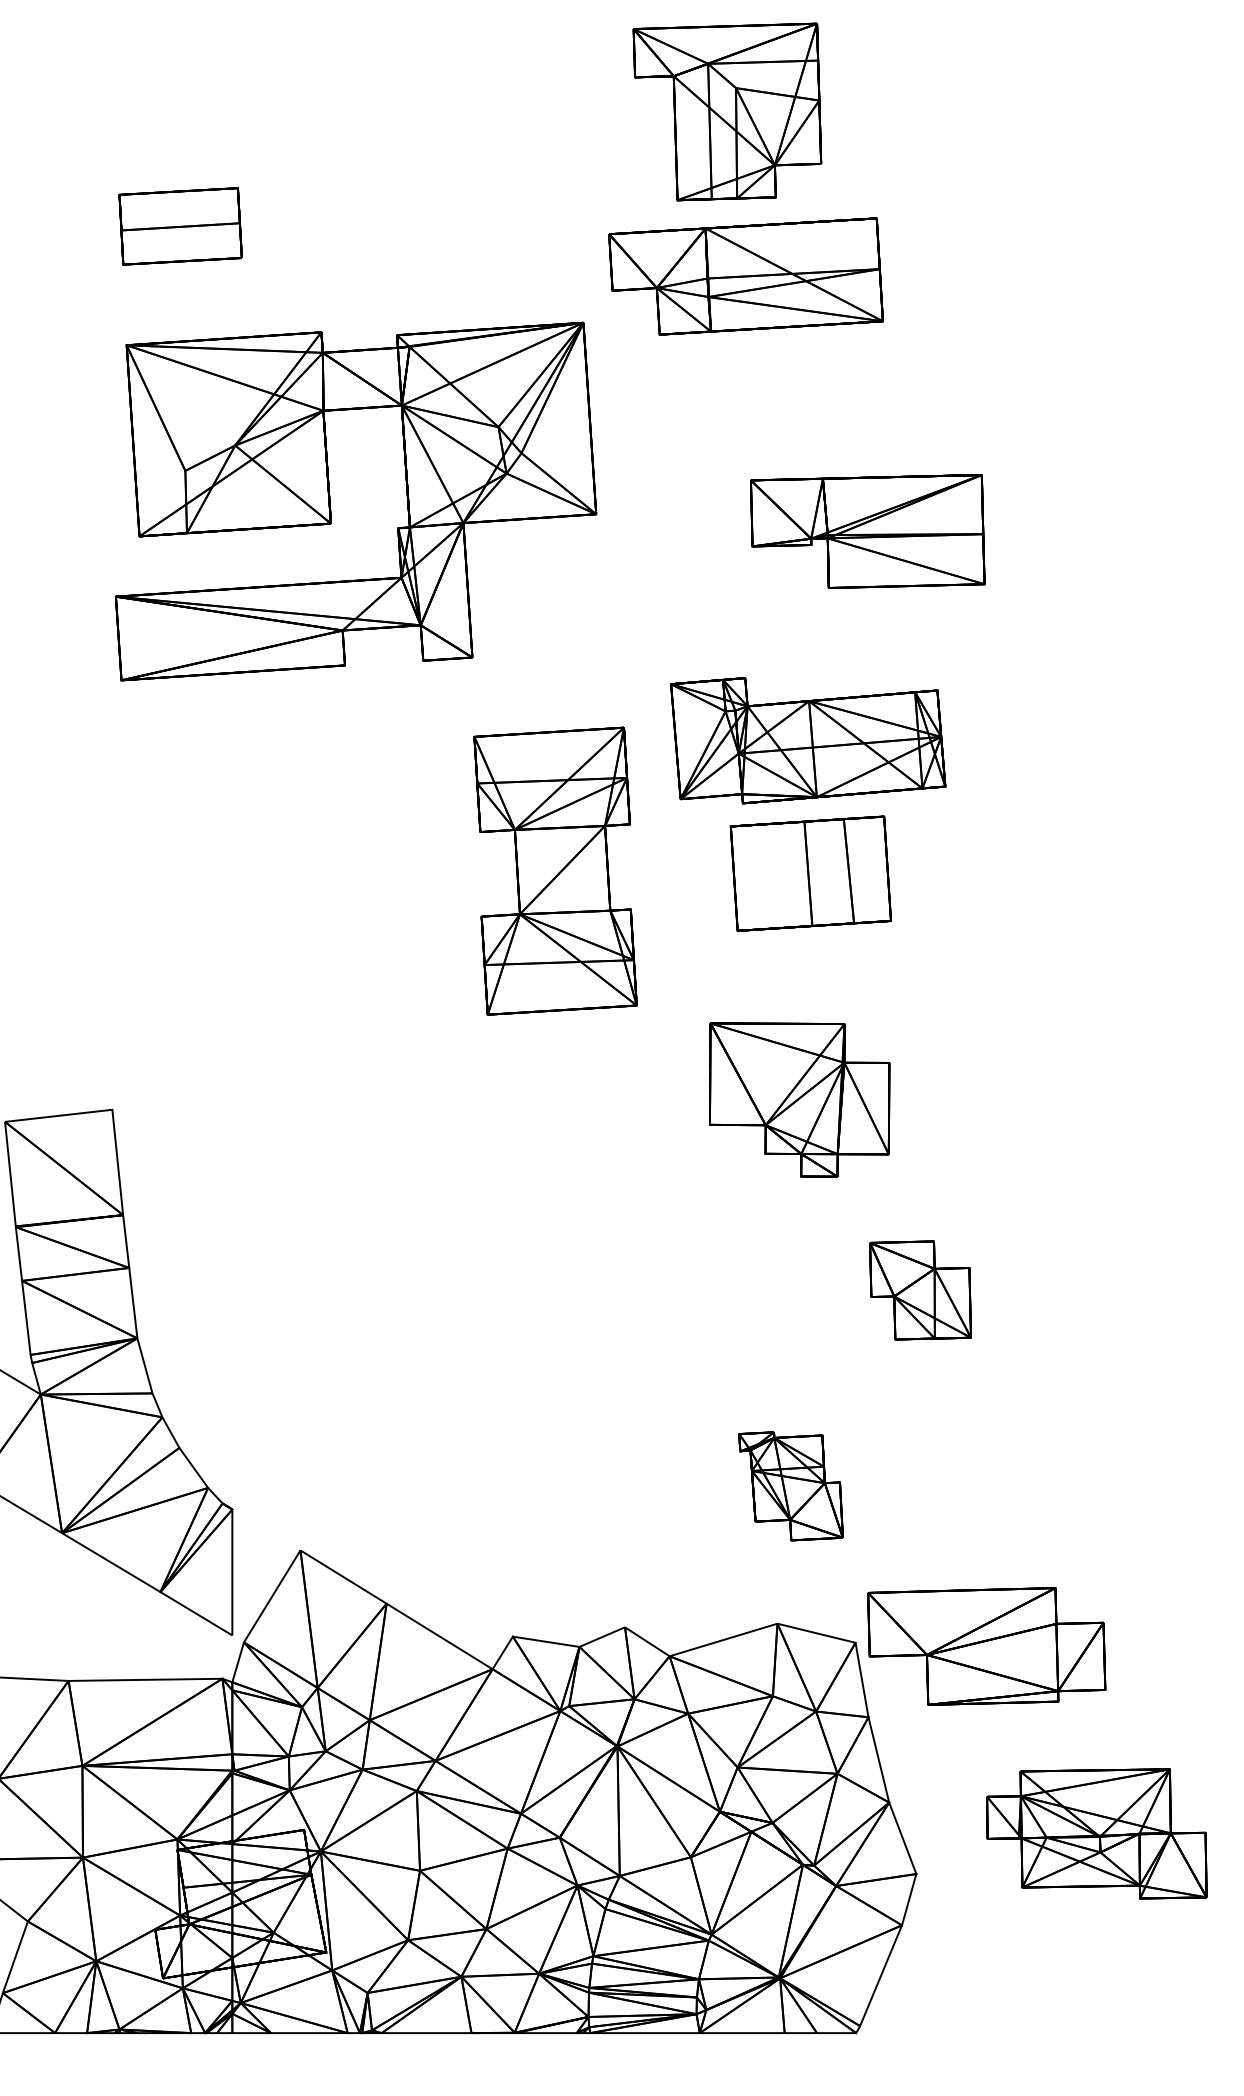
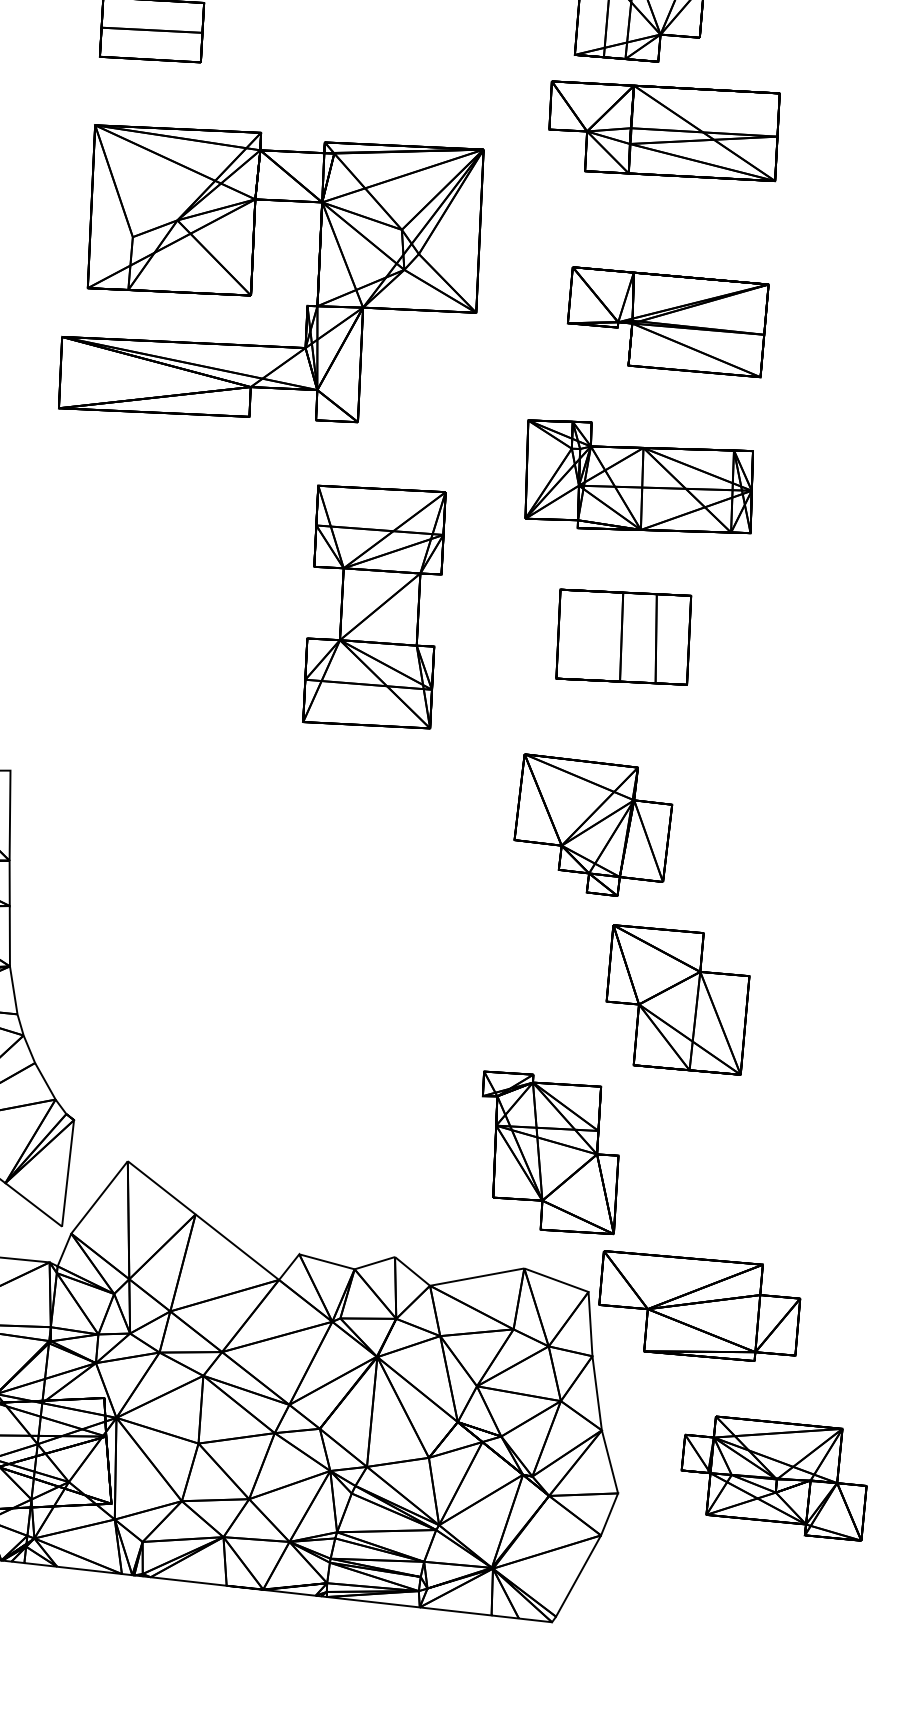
part: (745, 276) -> (663, 130), moved
part: (867, 531) -> (666, 321), moved
part: (808, 740) -> (639, 481), moved
part: (555, 870) -> (374, 606), moved
part: (920, 1290) -> (676, 1000), size x1.67
part: (790, 1486) -> (548, 1153), size x1.67

